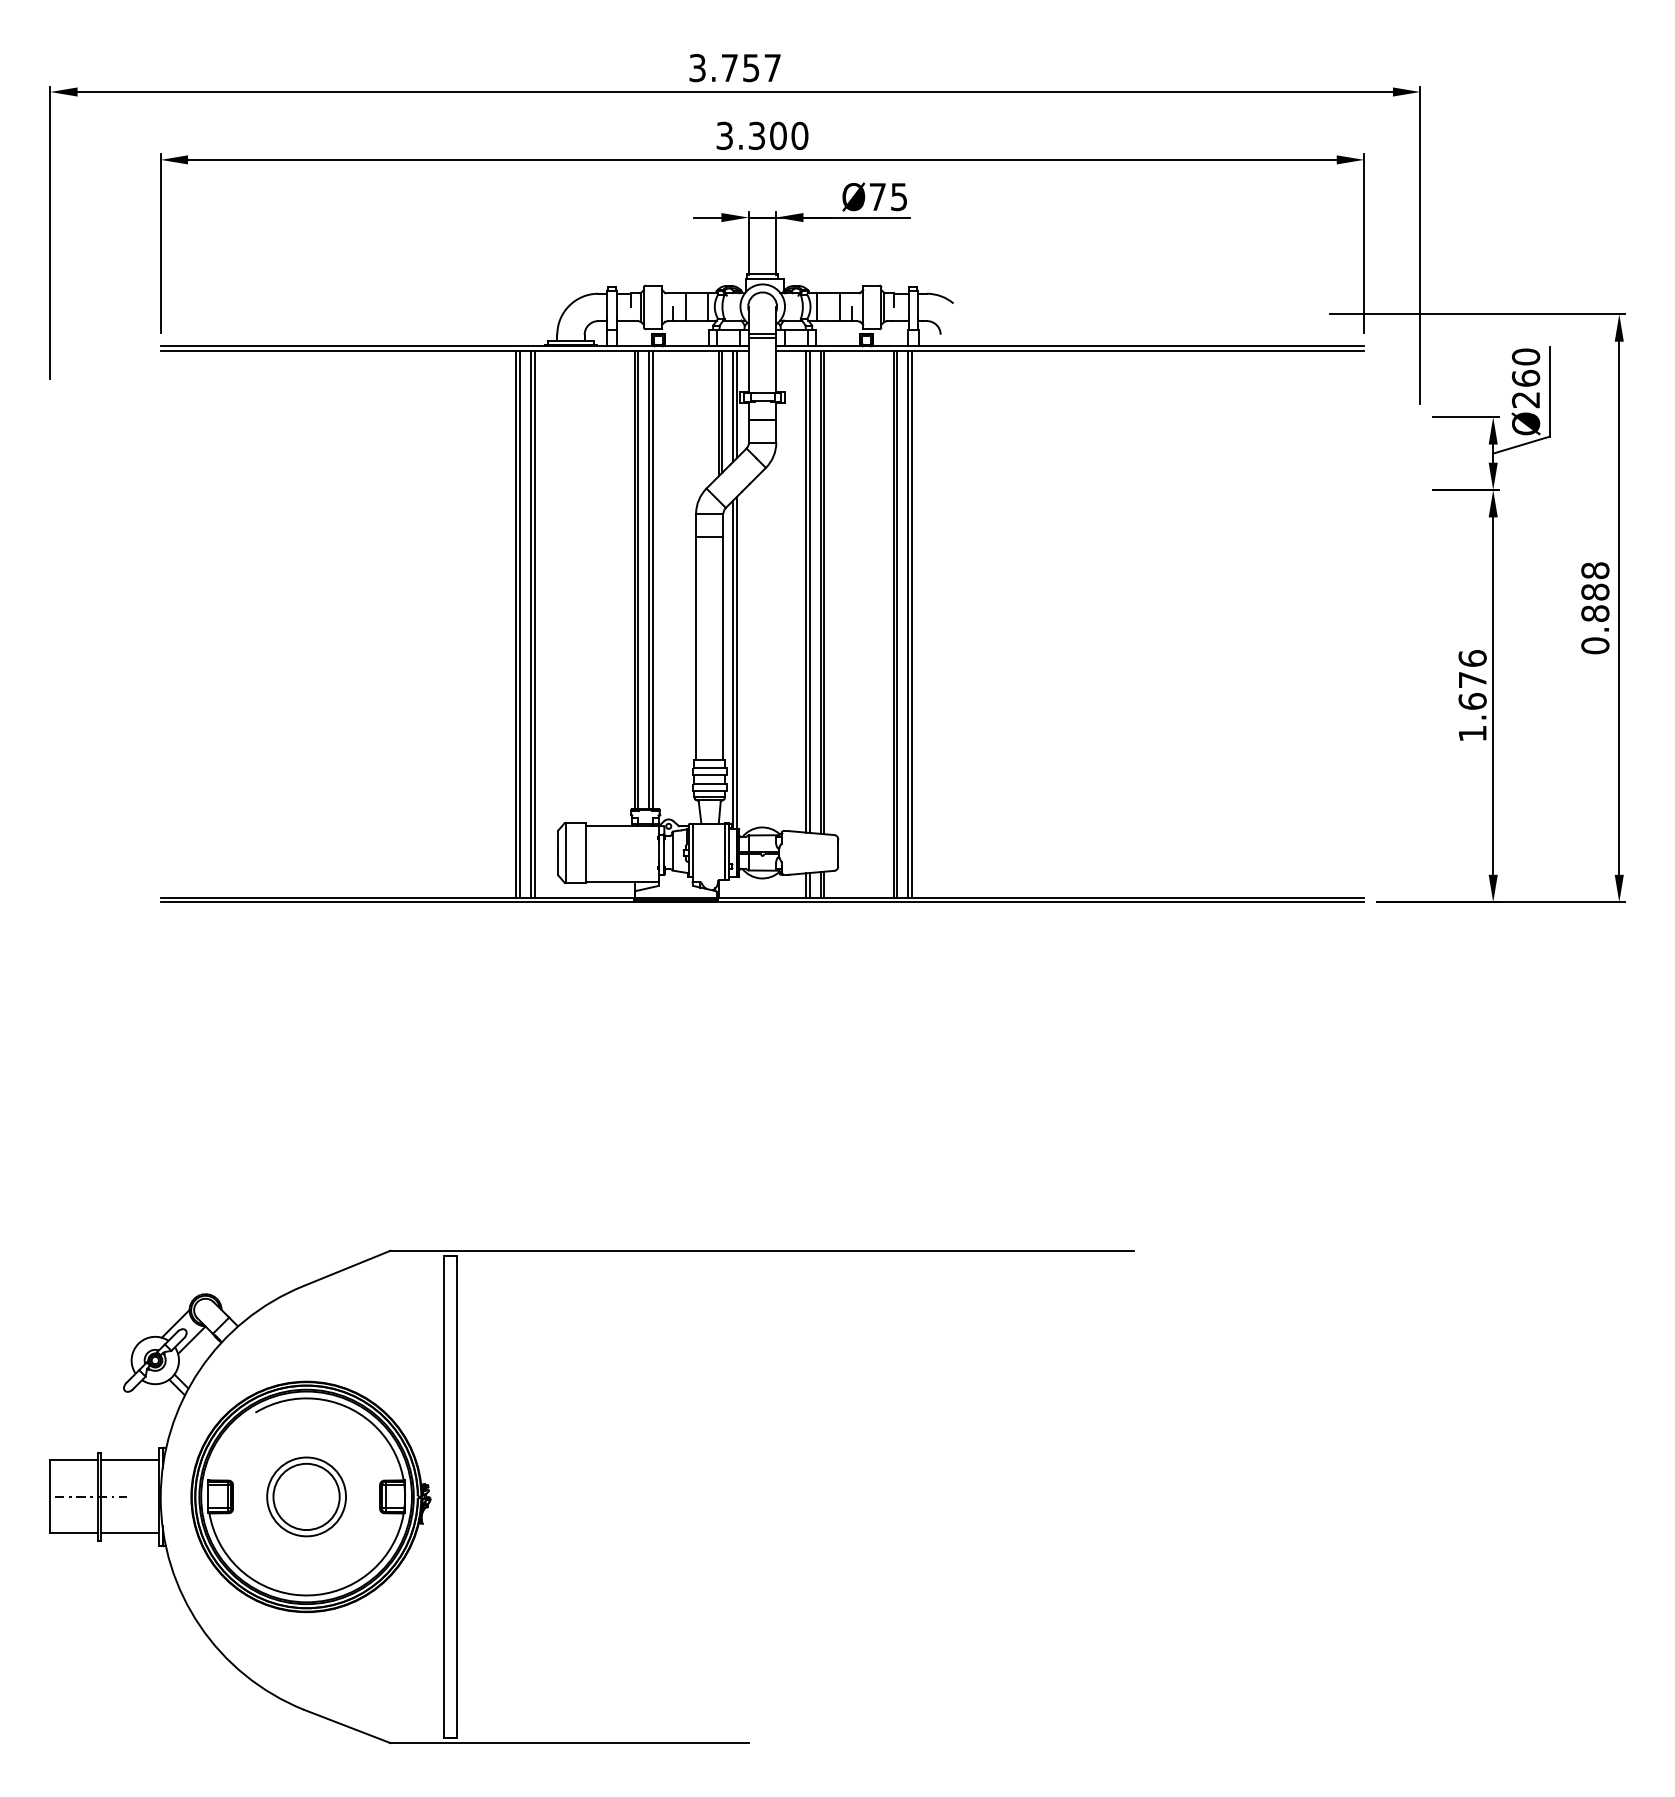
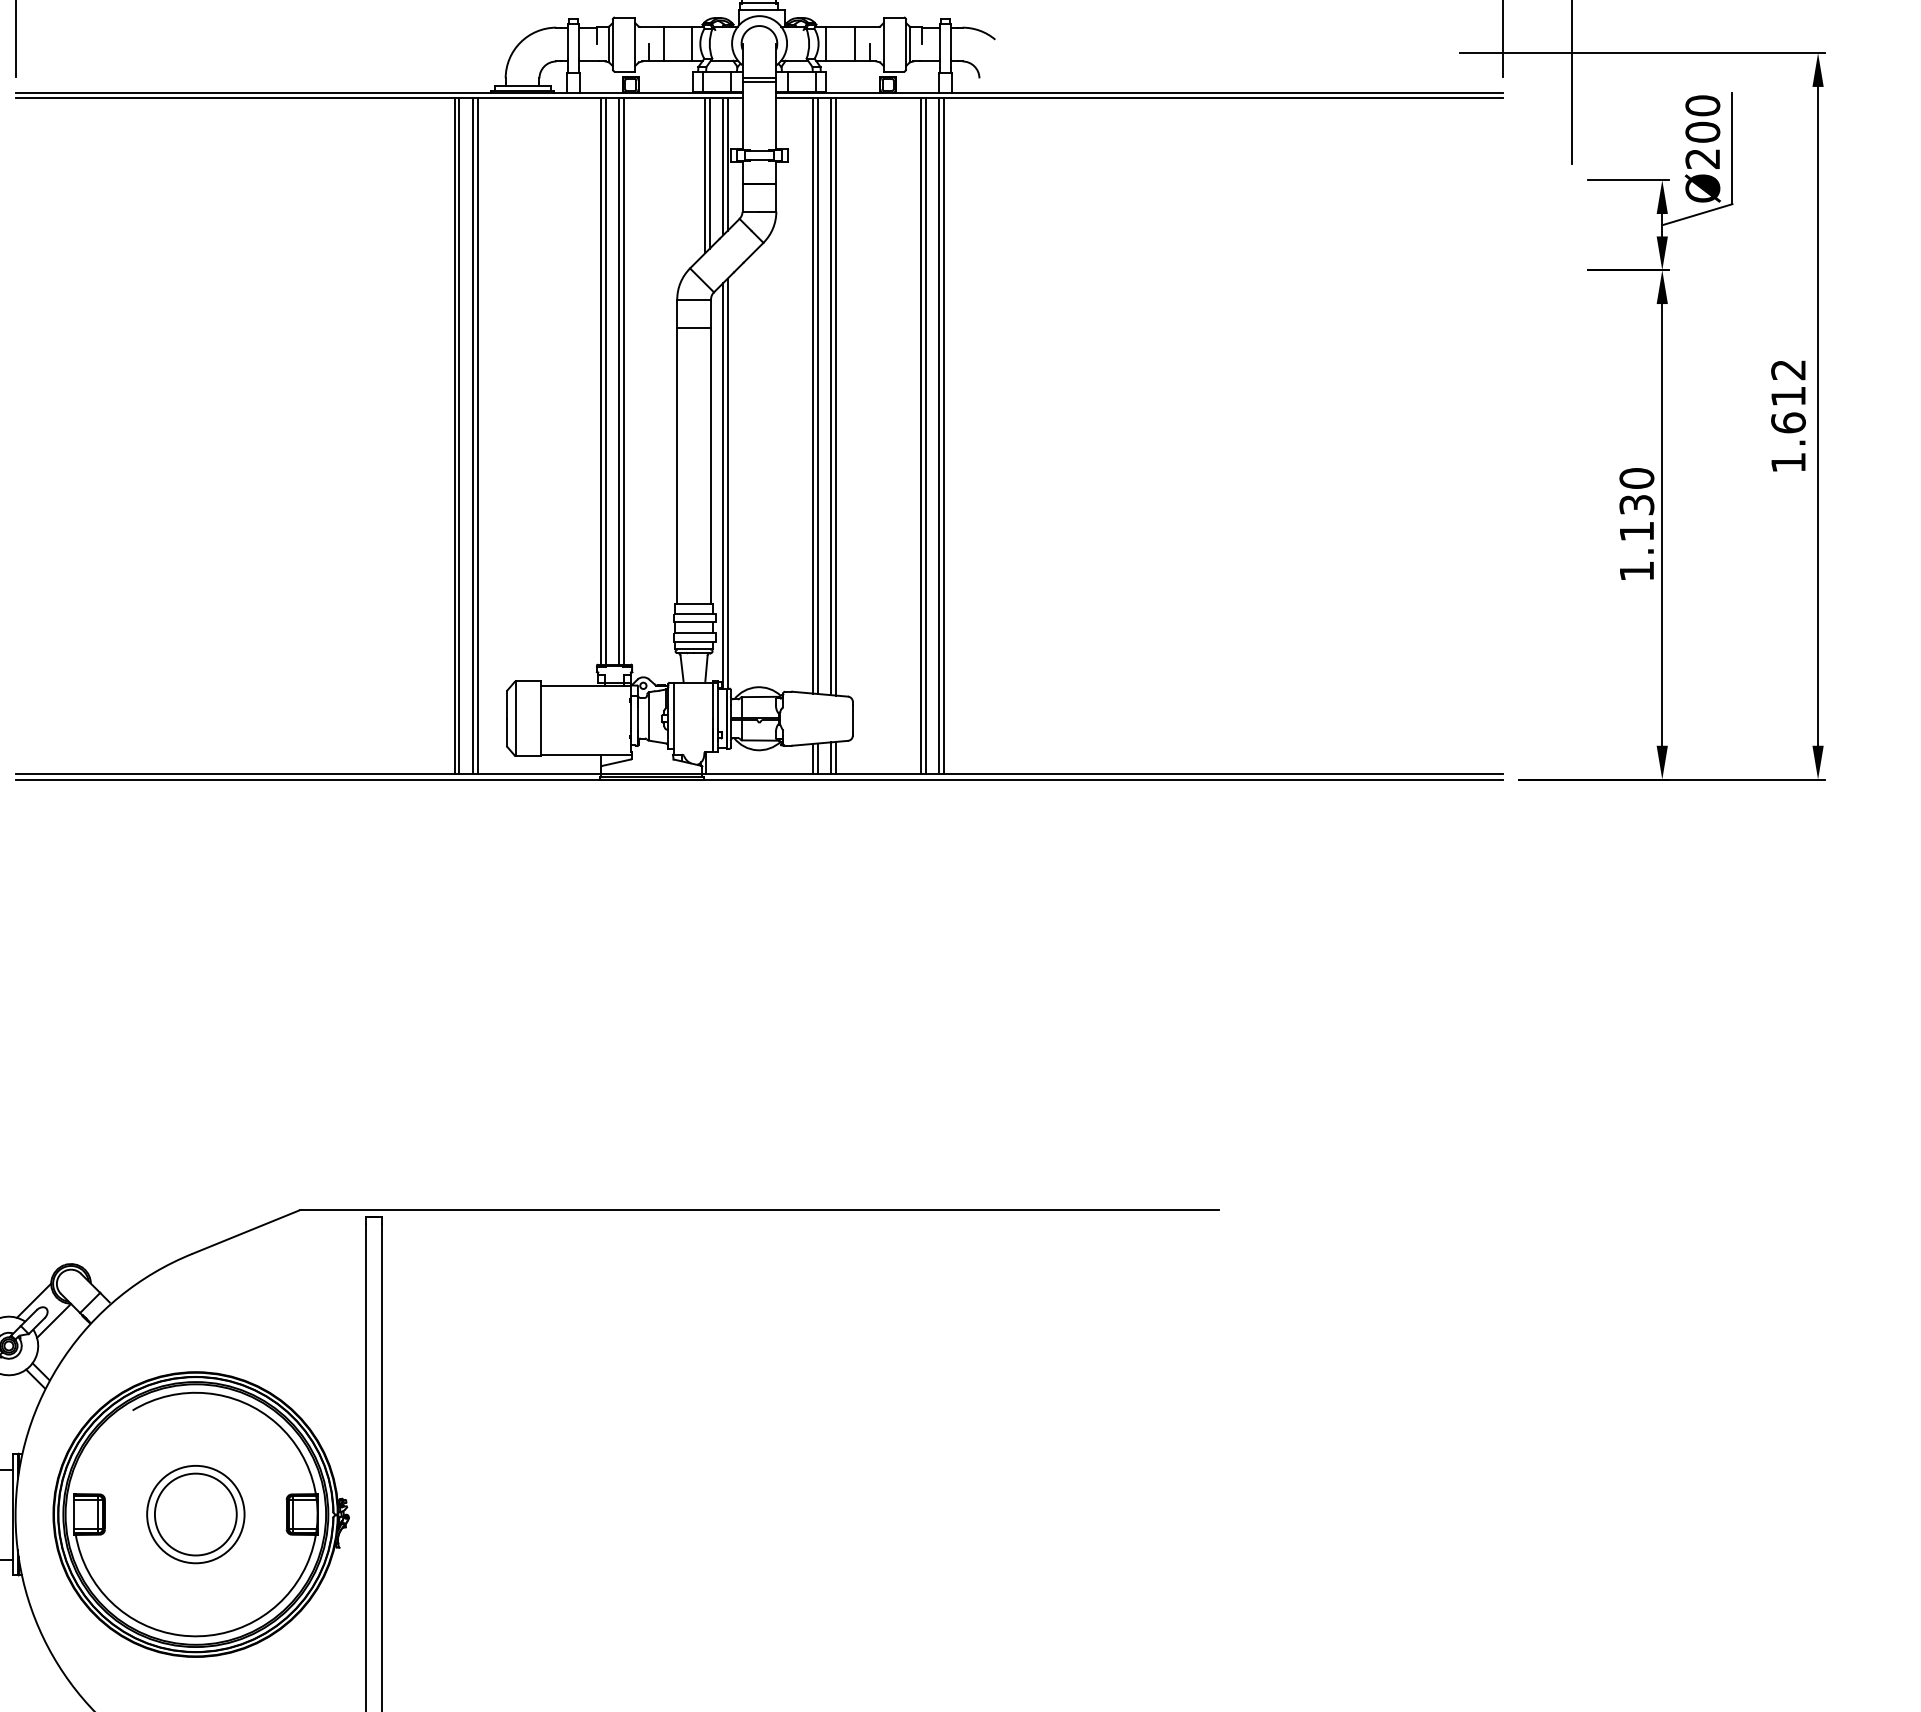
text: (1526, 377) -> (1703, 131), Ø260 -> Ø200
text: (1595, 608) -> (1788, 416), 0.888 -> 1.612
text: (1472, 679) -> (1636, 504), 1.676 -> 1.130

